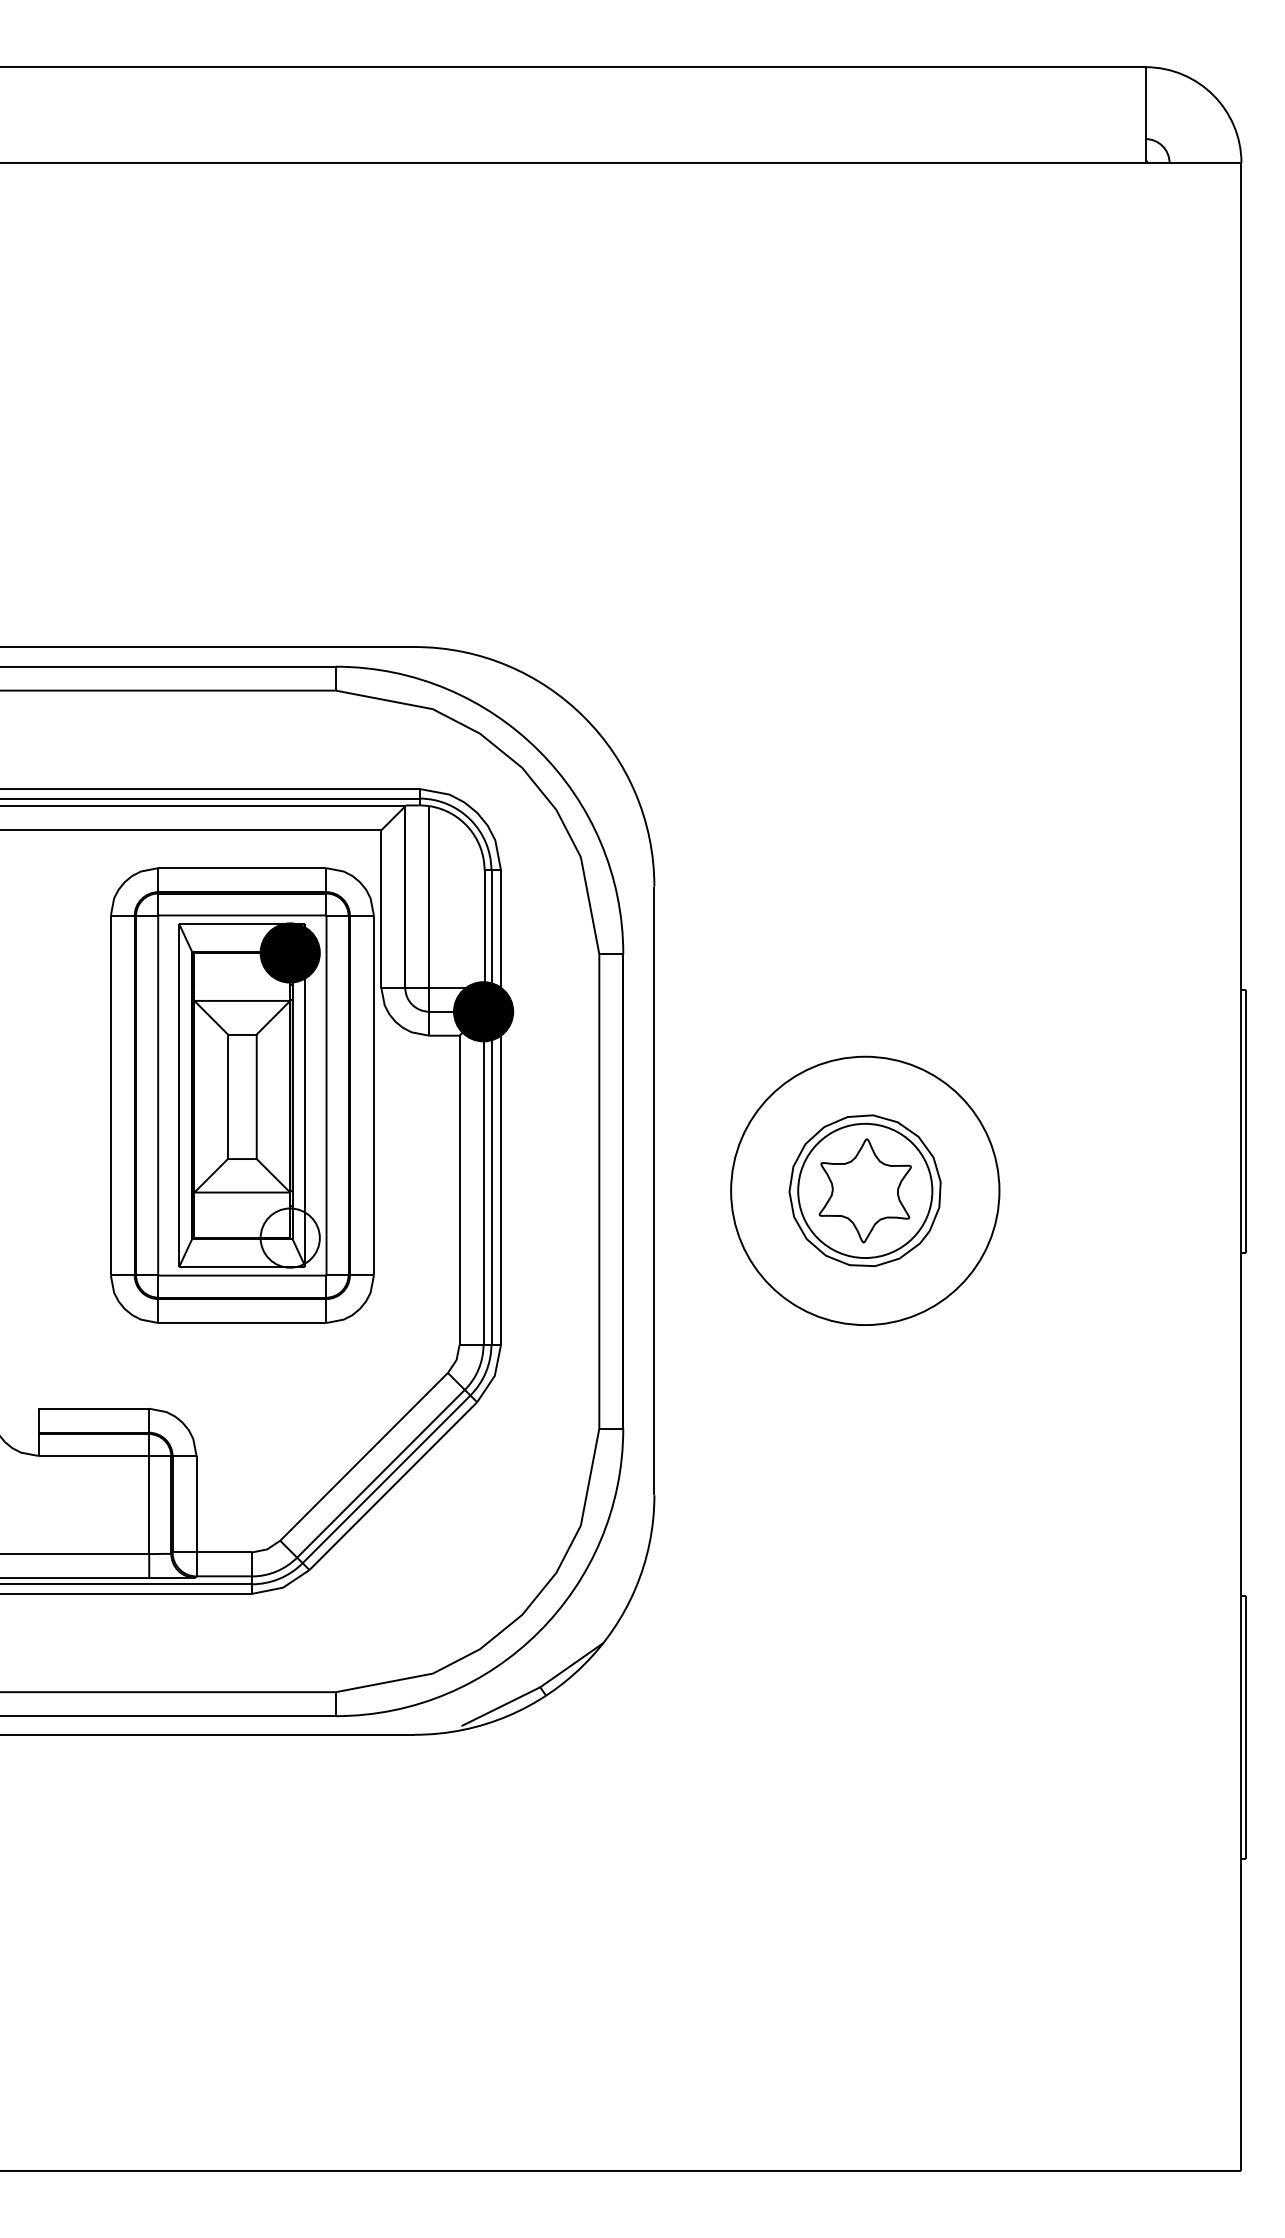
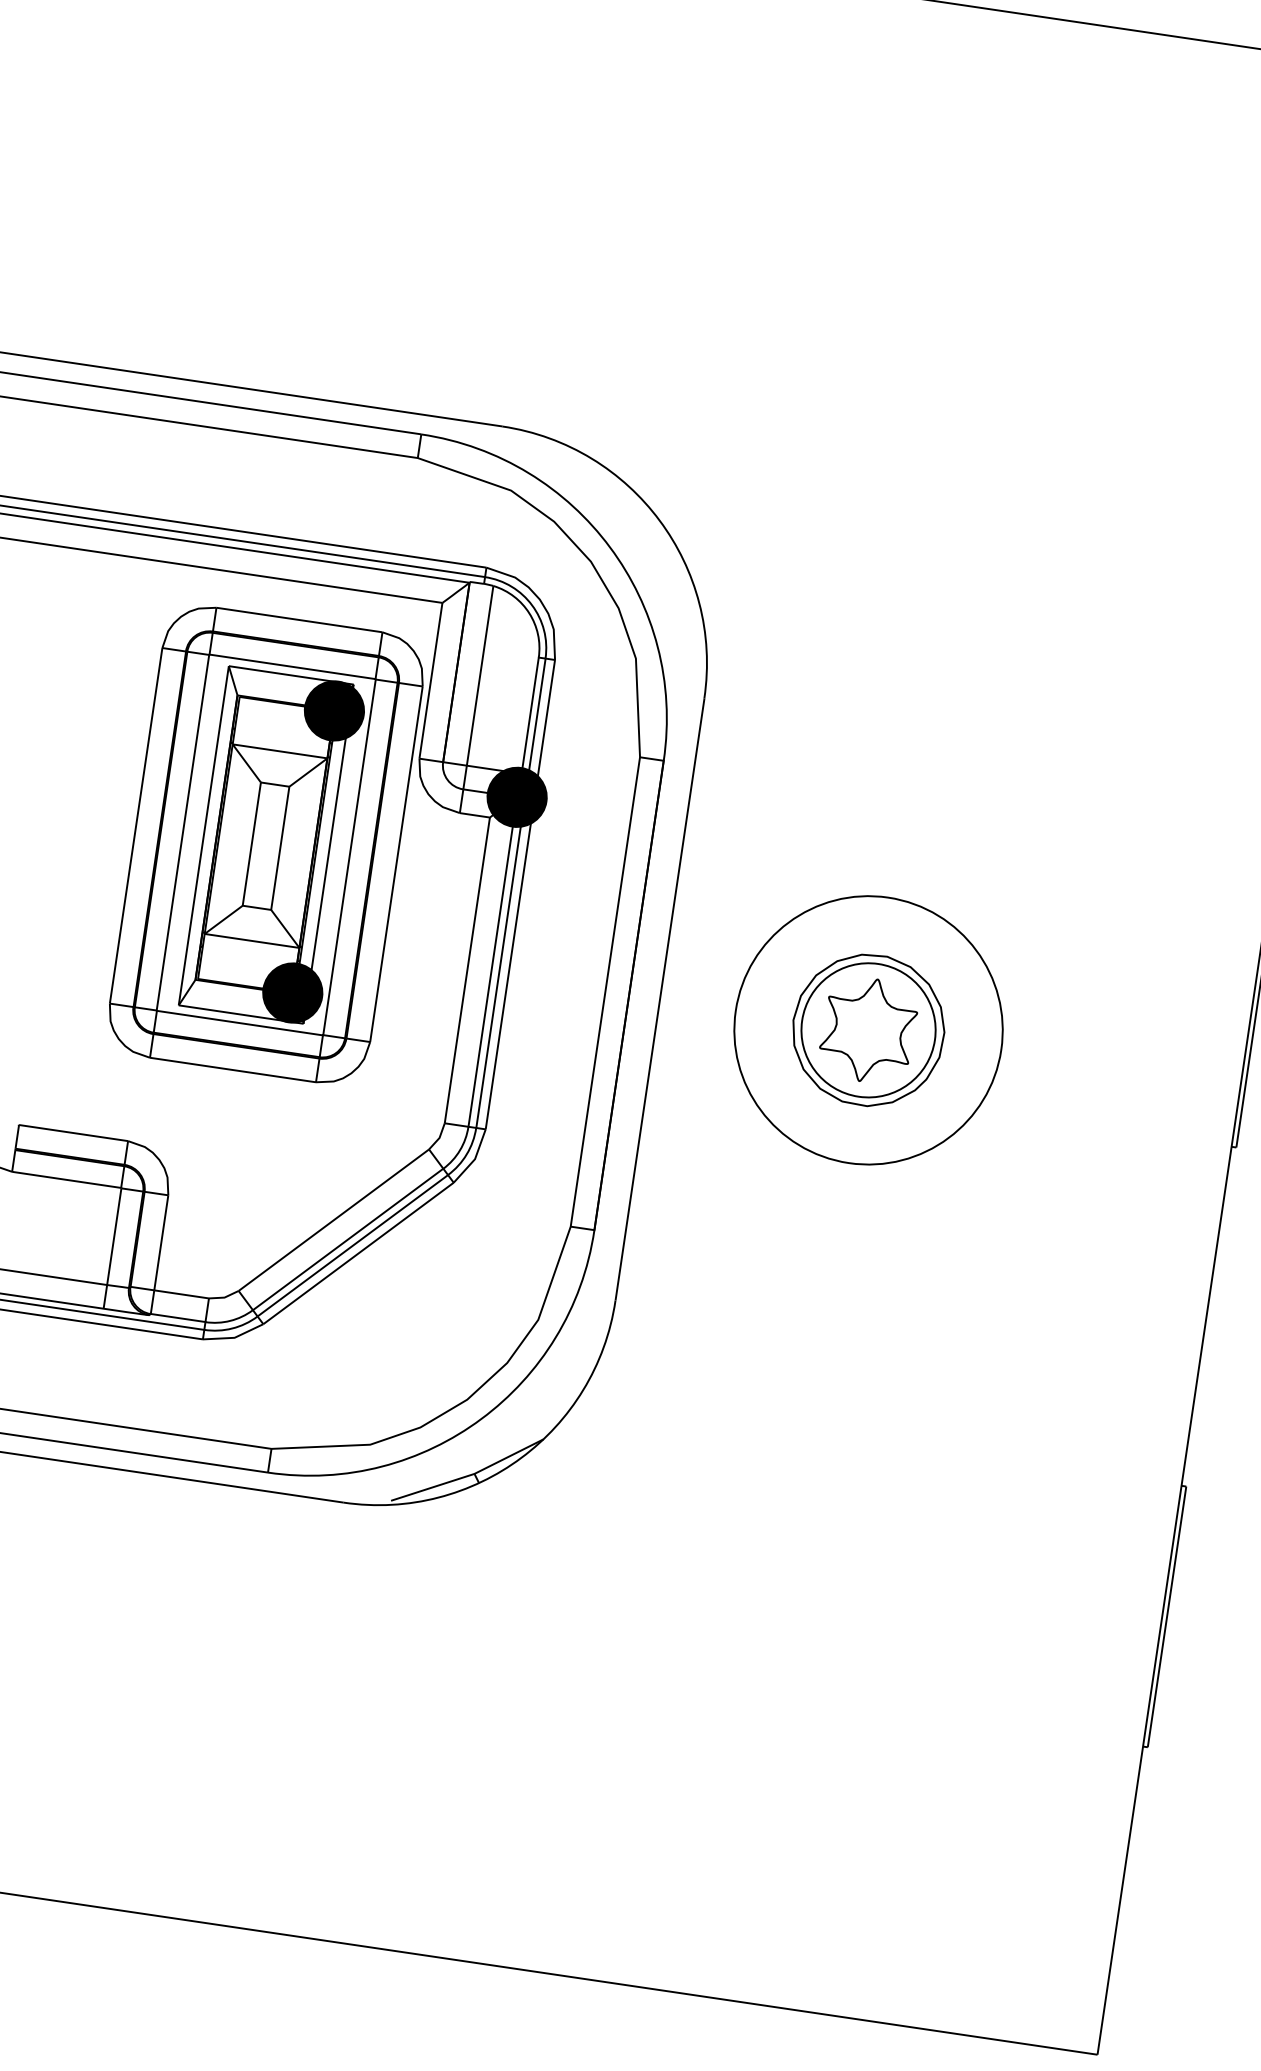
fill: (289, 1237) -> (292, 992), added

